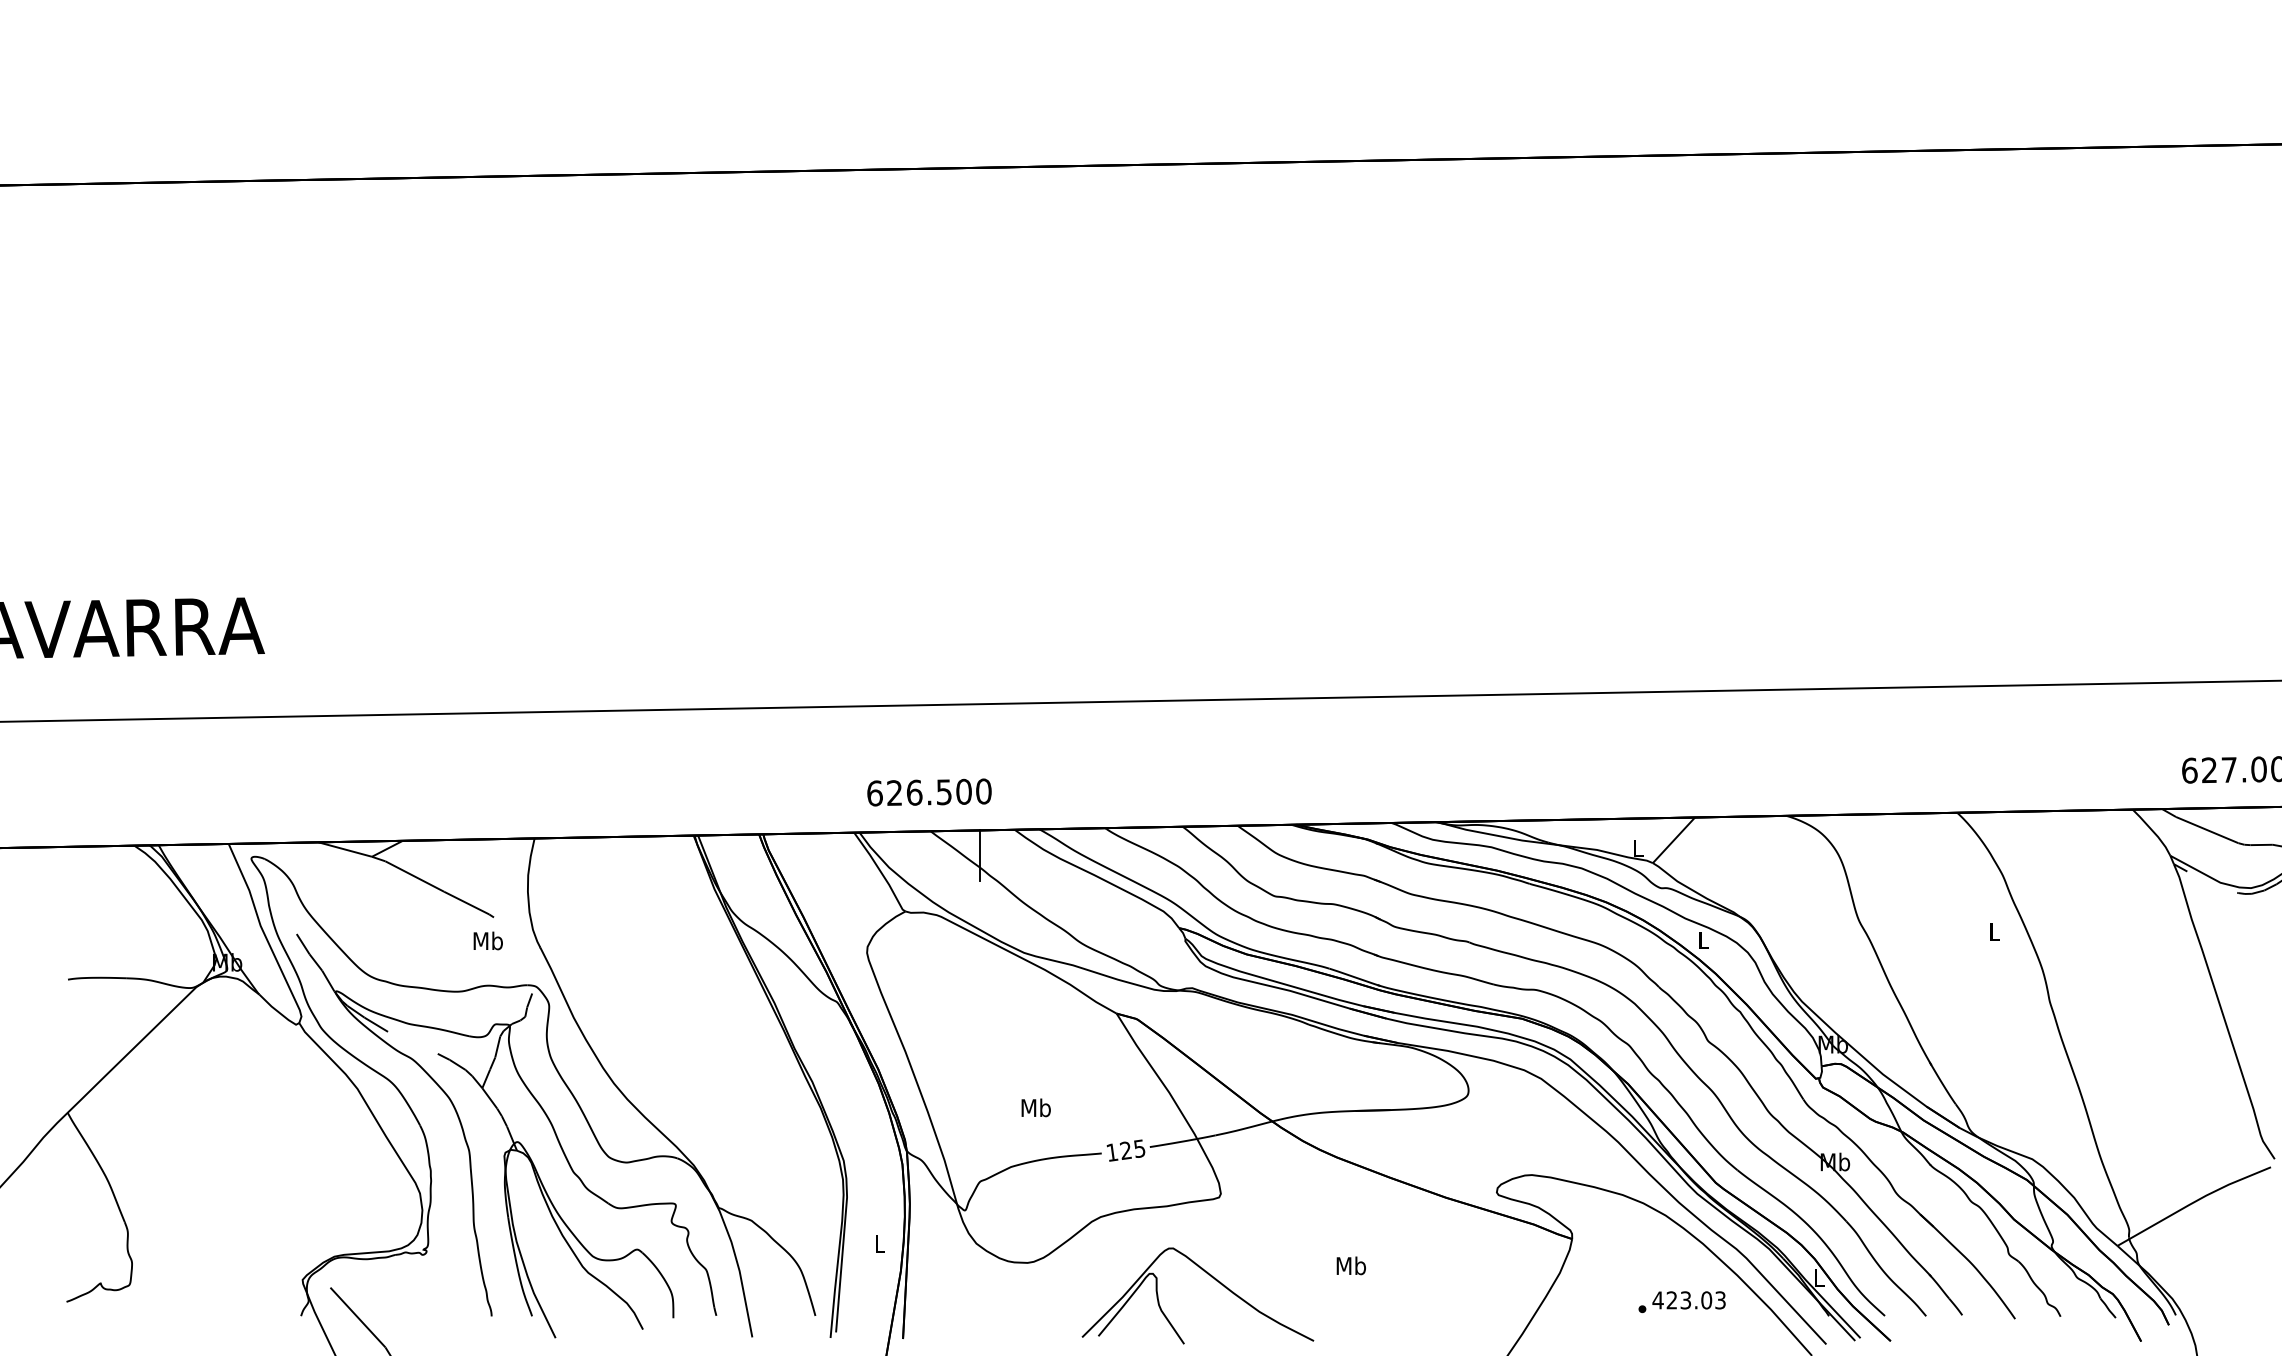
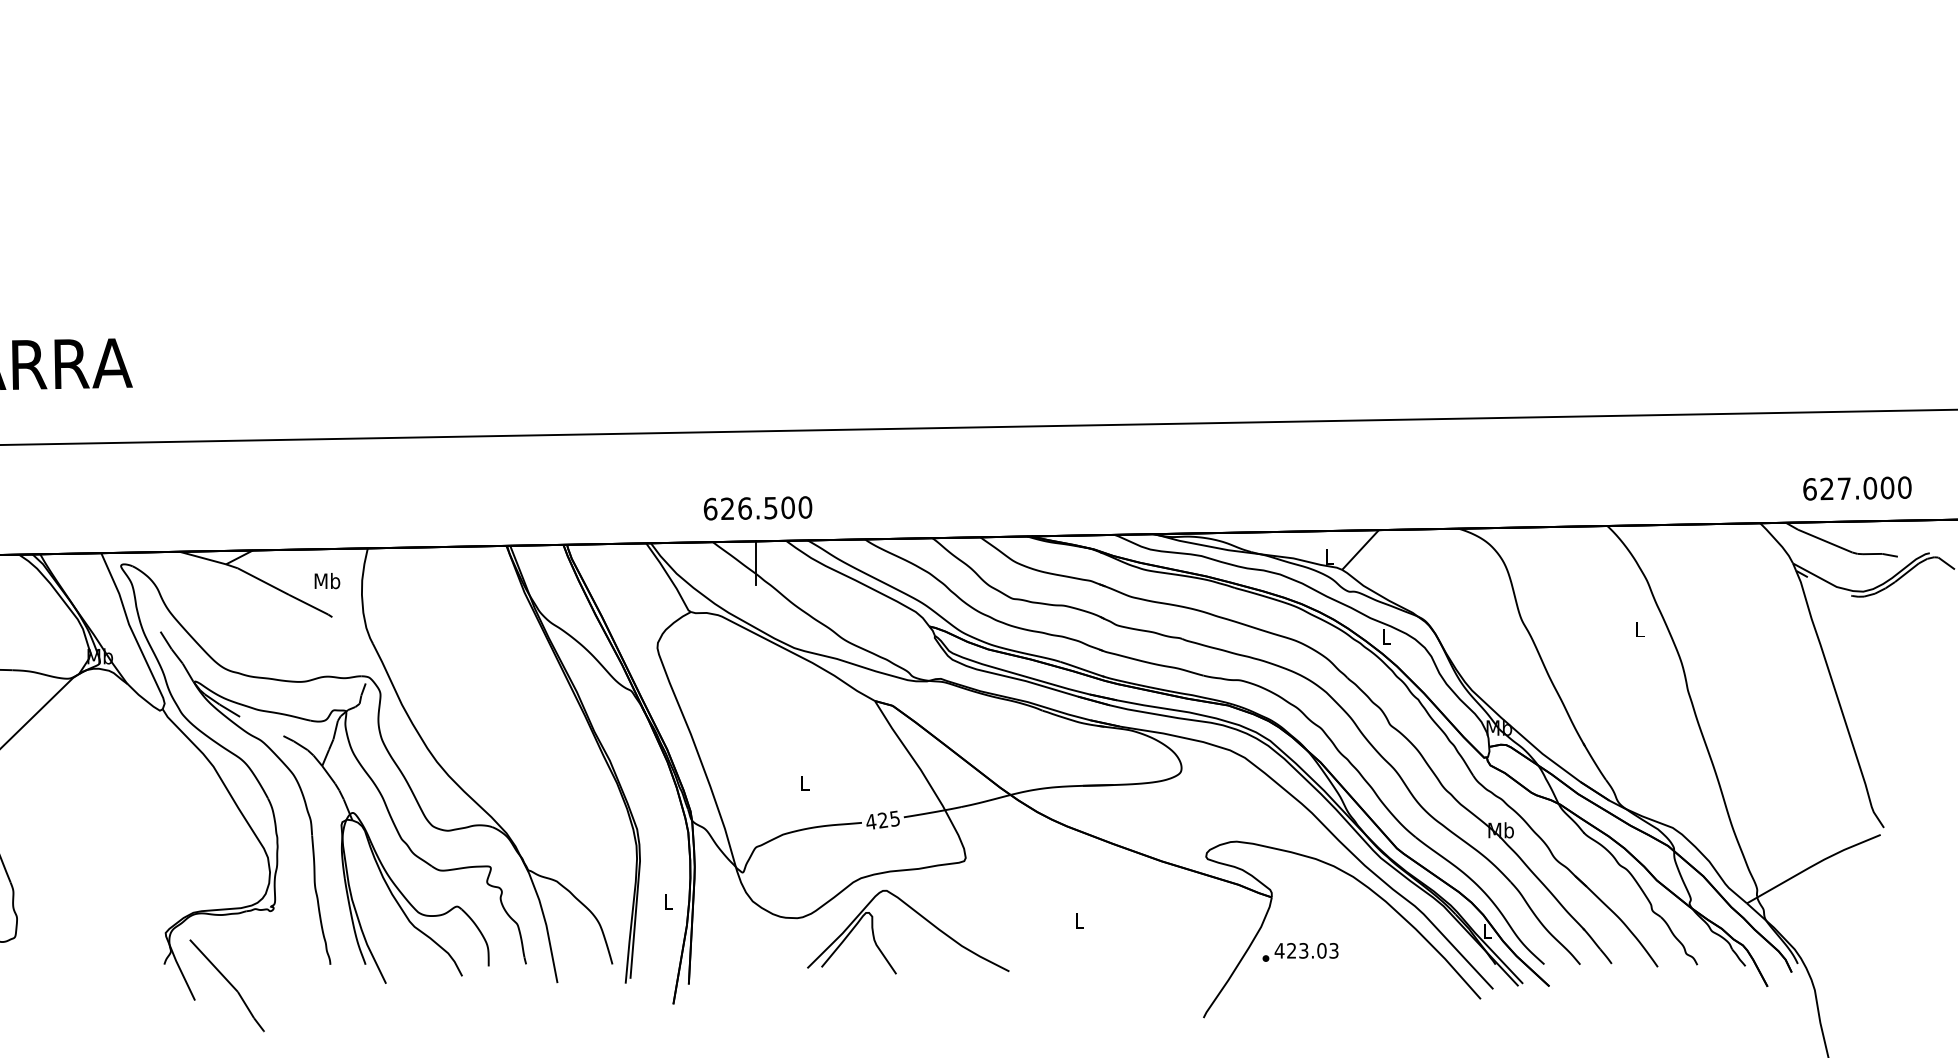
text: (929, 792) -> (758, 508), moved
text: (487, 940) -> (326, 580), moved
text: (1035, 1107) -> (804, 782), Mb -> L
text: (1112, 1152) -> (871, 822), 125 -> 425
text: (1350, 1265) -> (1078, 920), Mb -> L
part: (1212, 1278) -> (920, 916), moved
text: (1681, 1302) -> (1299, 952), moved

